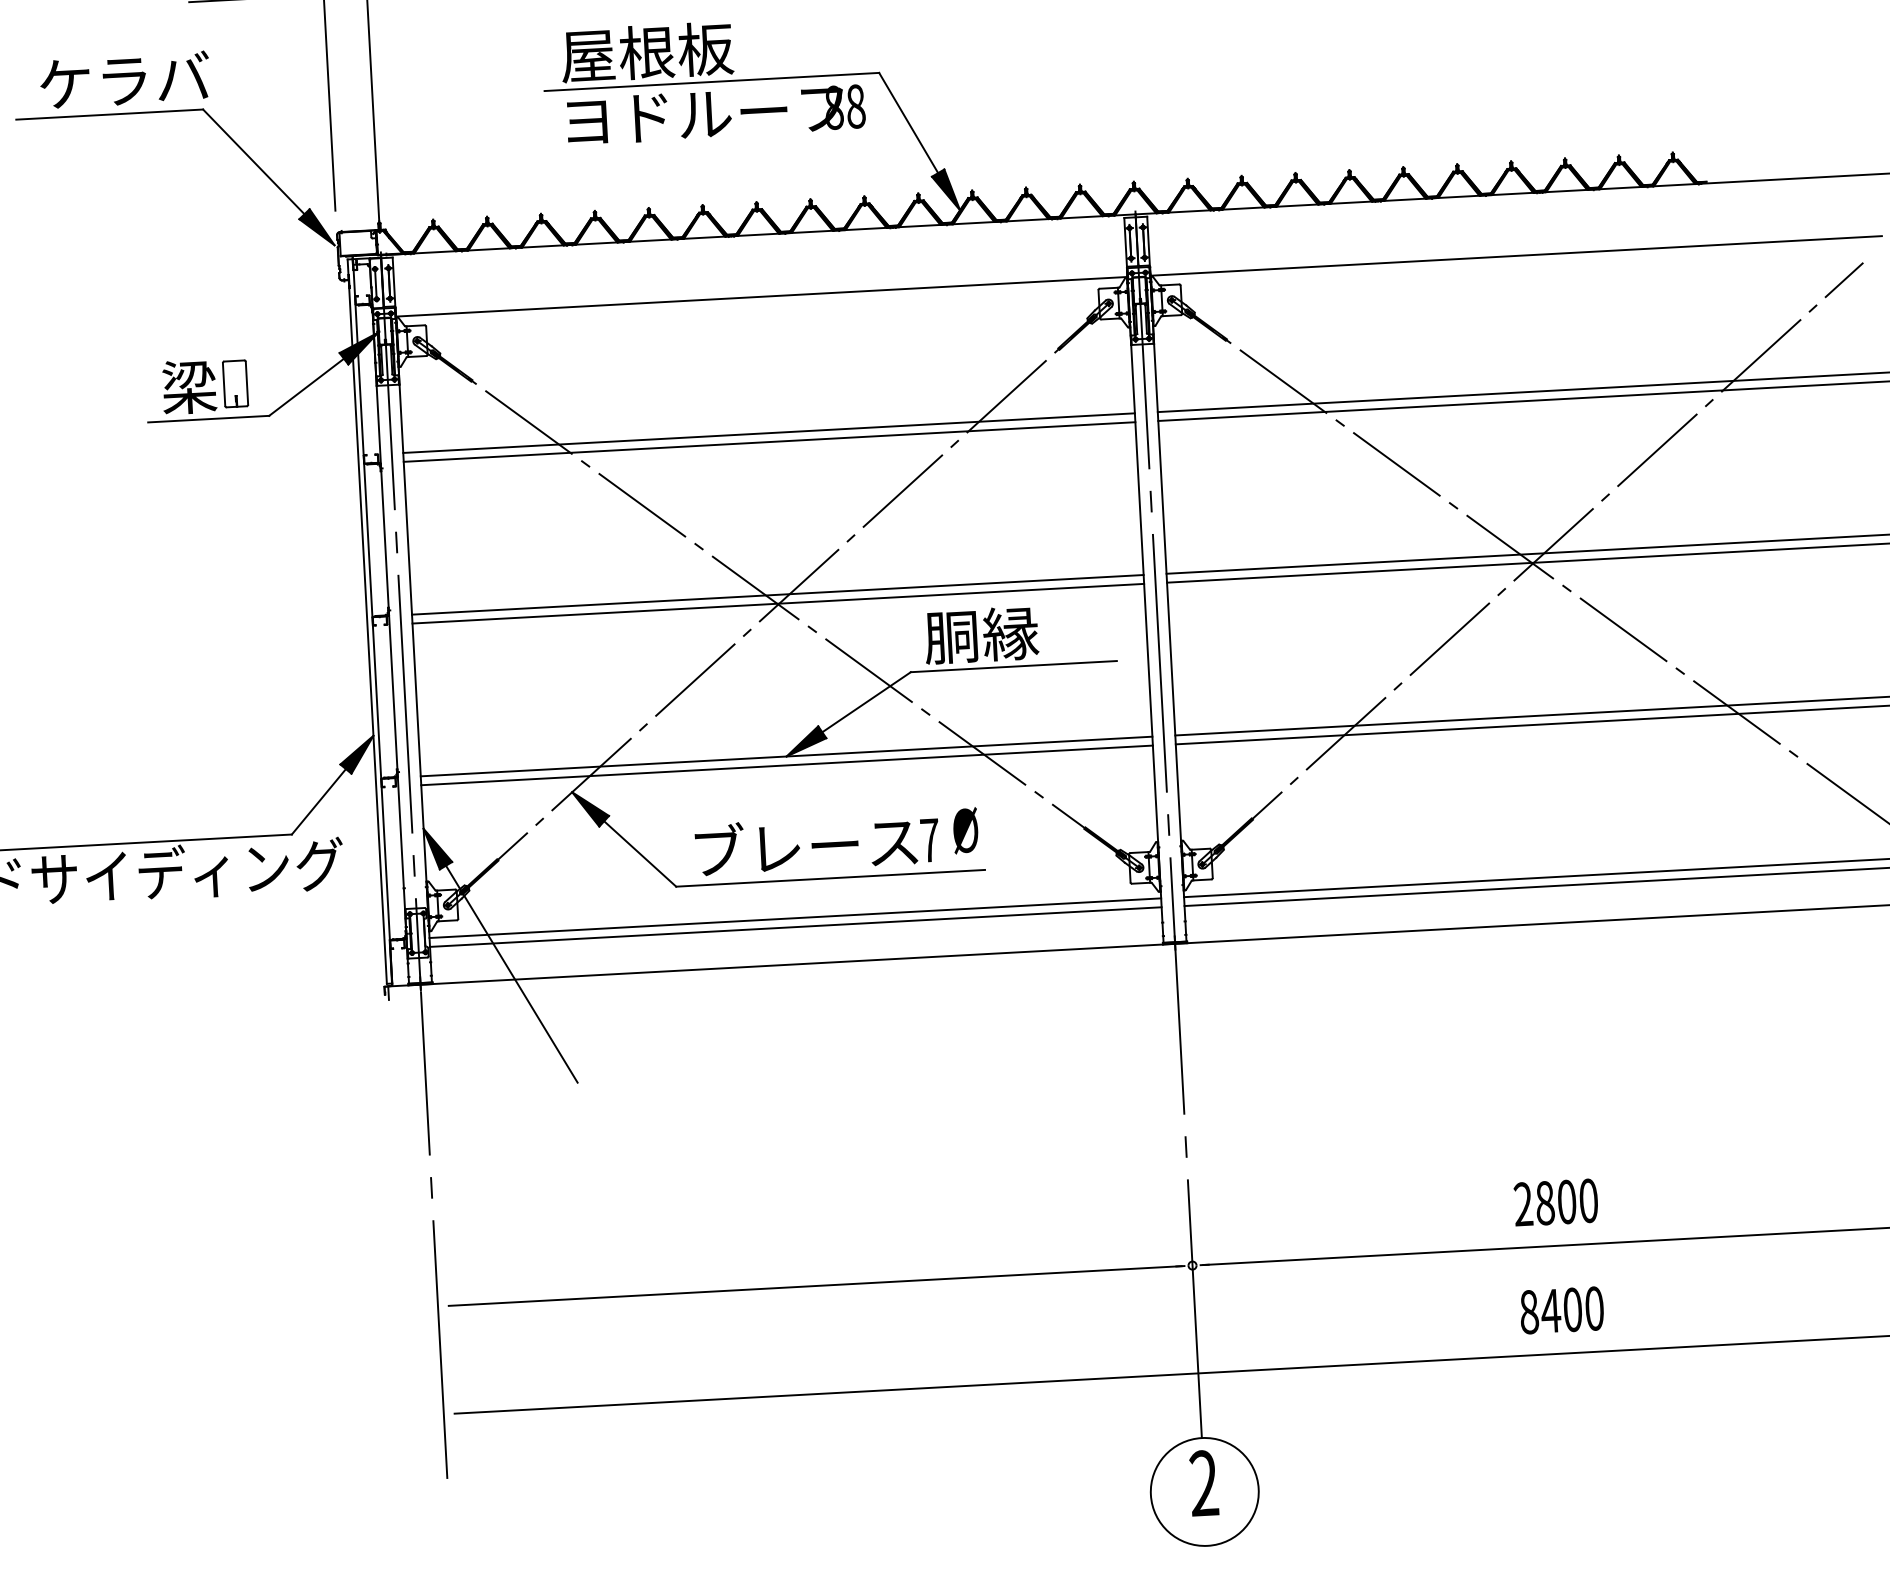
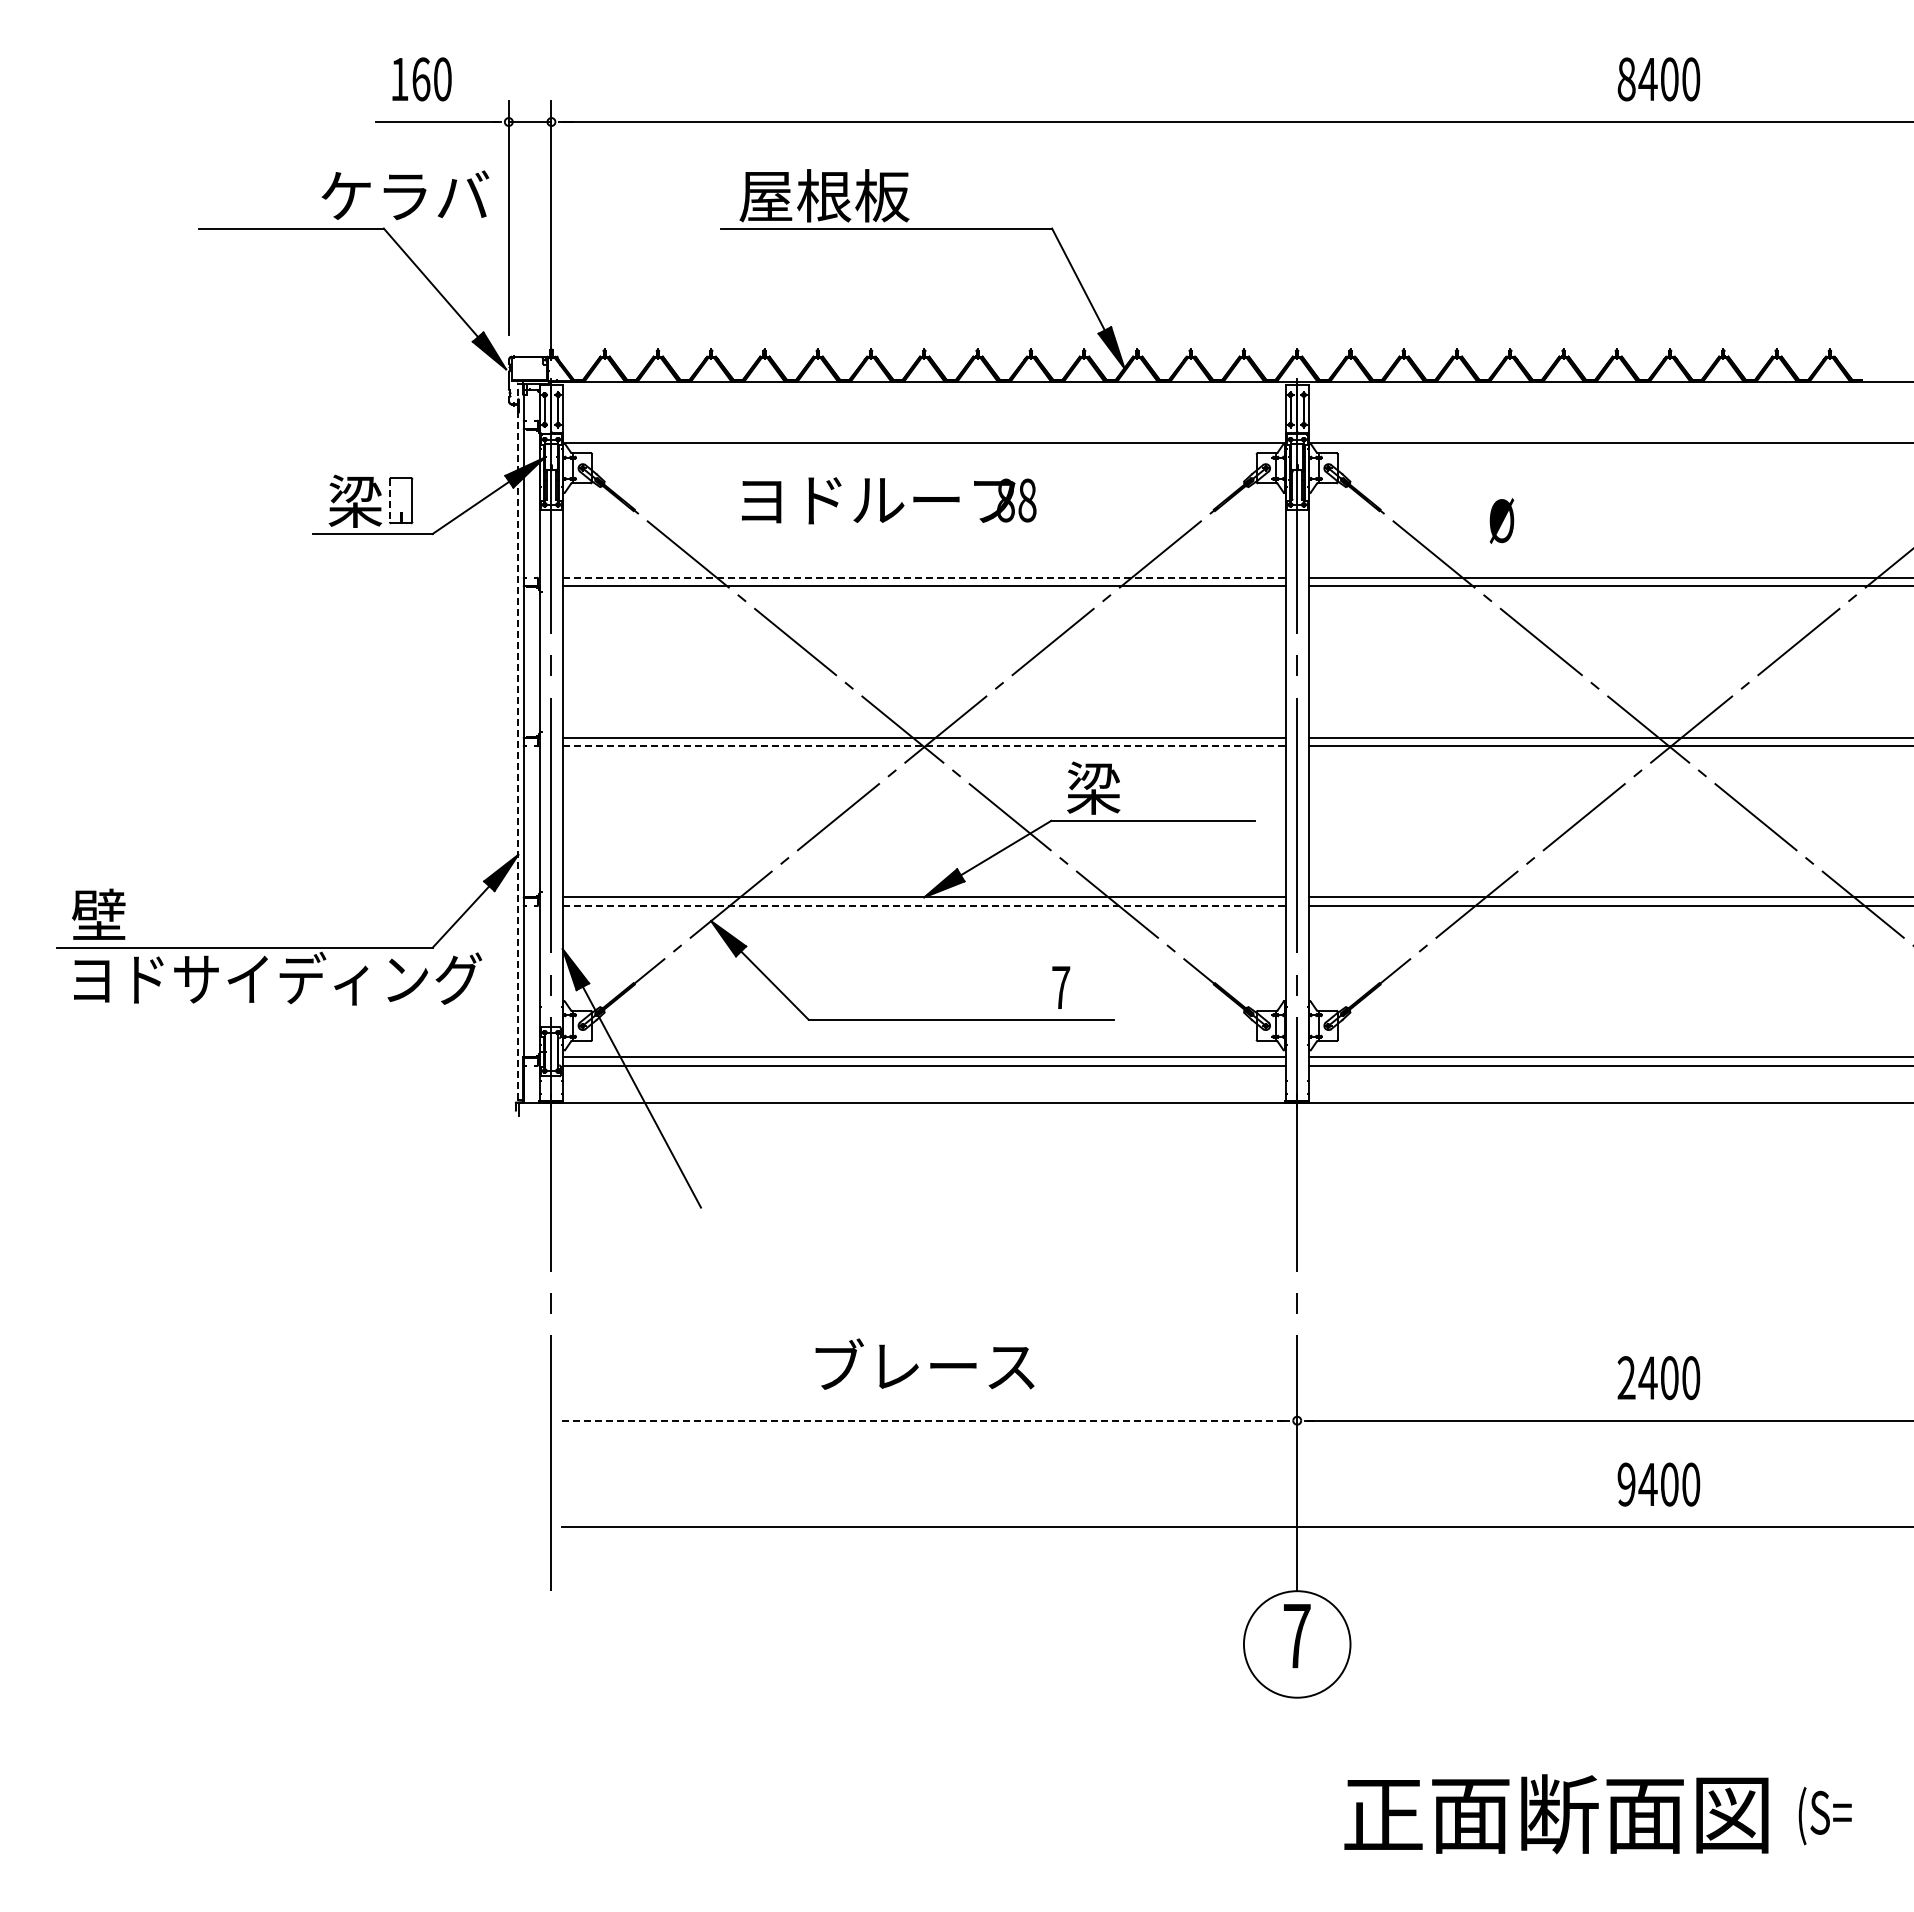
text: (125, 80) -> (405, 195), moved
text: (716, 114) -> (889, 500), moved
line: (223, 385) -> (389, 501), solid -> dashed
line: (769, 432) -> (924, 577), solid -> dashed
line: (778, 603) -> (924, 746), solid -> dashed
line: (367, 622) -> (518, 742), solid -> dashed
text: (981, 634) -> (1122, 787), 胴縁 -> 梁
line: (787, 765) -> (924, 906), solid -> dashed
text: (965, 830) -> (1501, 520), moved
text: (805, 843) -> (924, 1363), moved
text: (1544, 1203) -> (1647, 1378), 2800 -> 2400
line: (815, 1285) -> (924, 1420), solid -> dashed
text: (1529, 1312) -> (1626, 1484), 8400 -> 9400
text: (1203, 1482) -> (1296, 1635), 2 -> 7

